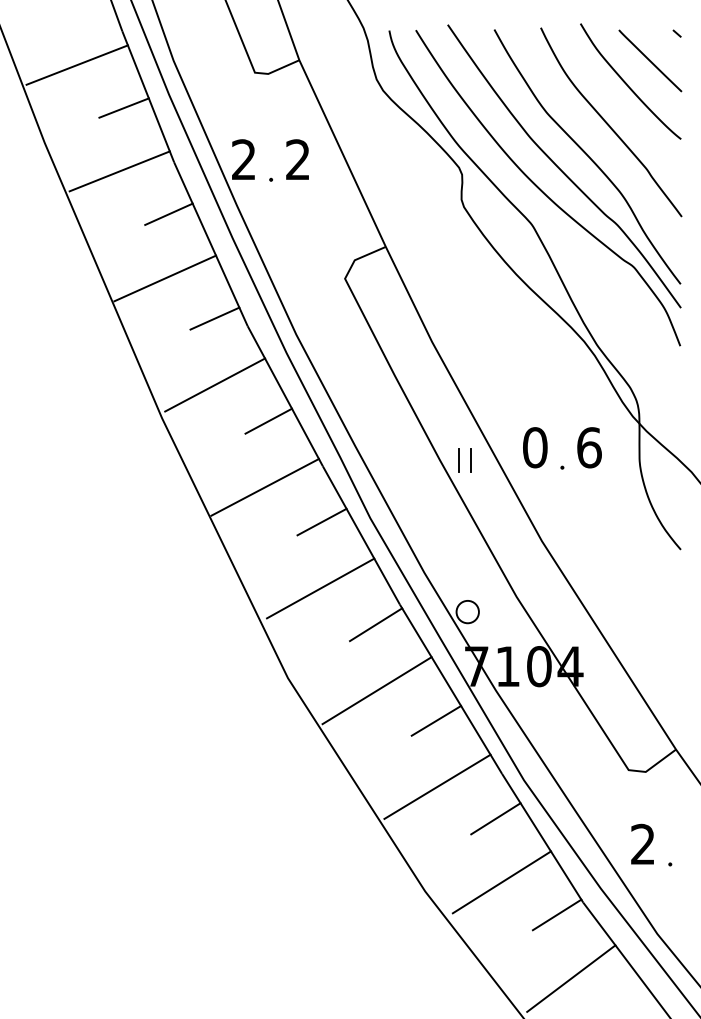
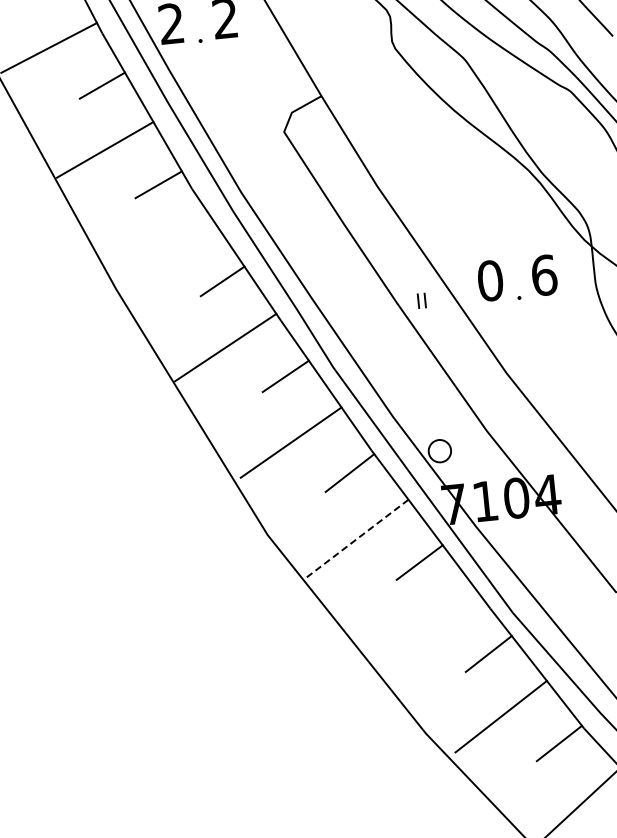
line: (215, 384) -> (165, 250), removed
part: (464, 460) -> (421, 300), size x0.6
line: (377, 690) -> (358, 538), solid -> dashed
line: (437, 786) -> (427, 627), removed

